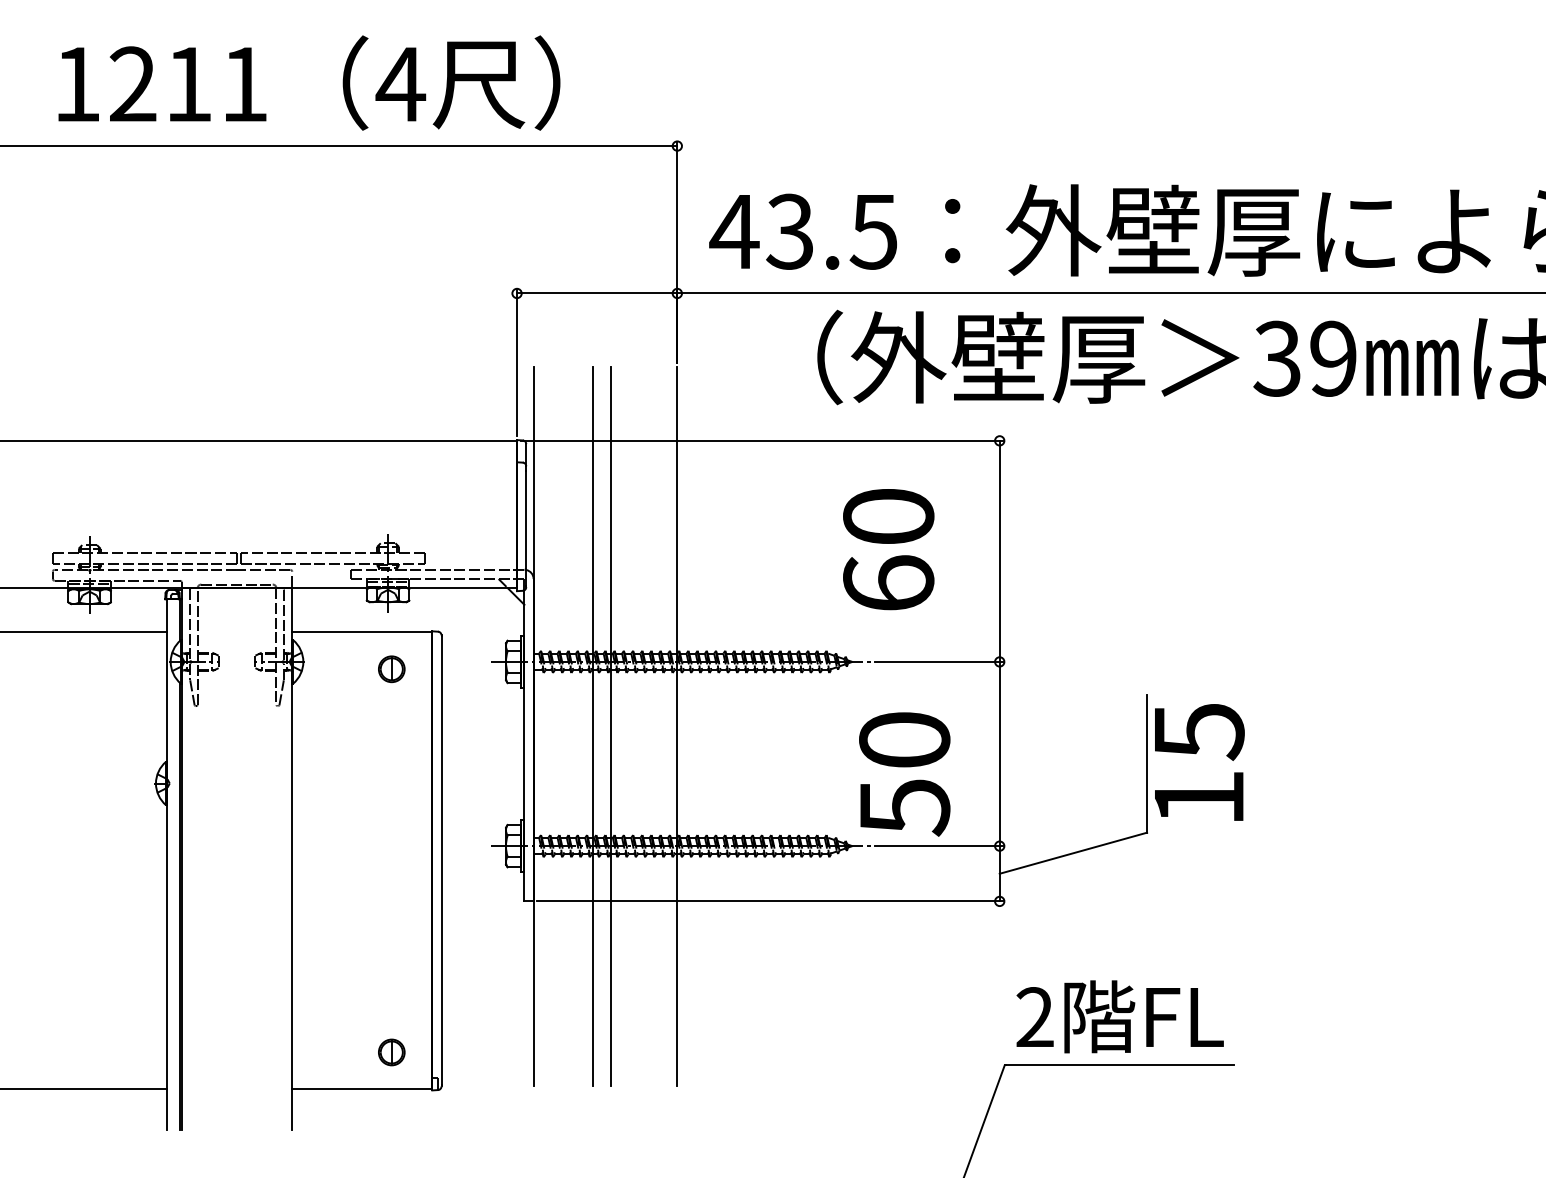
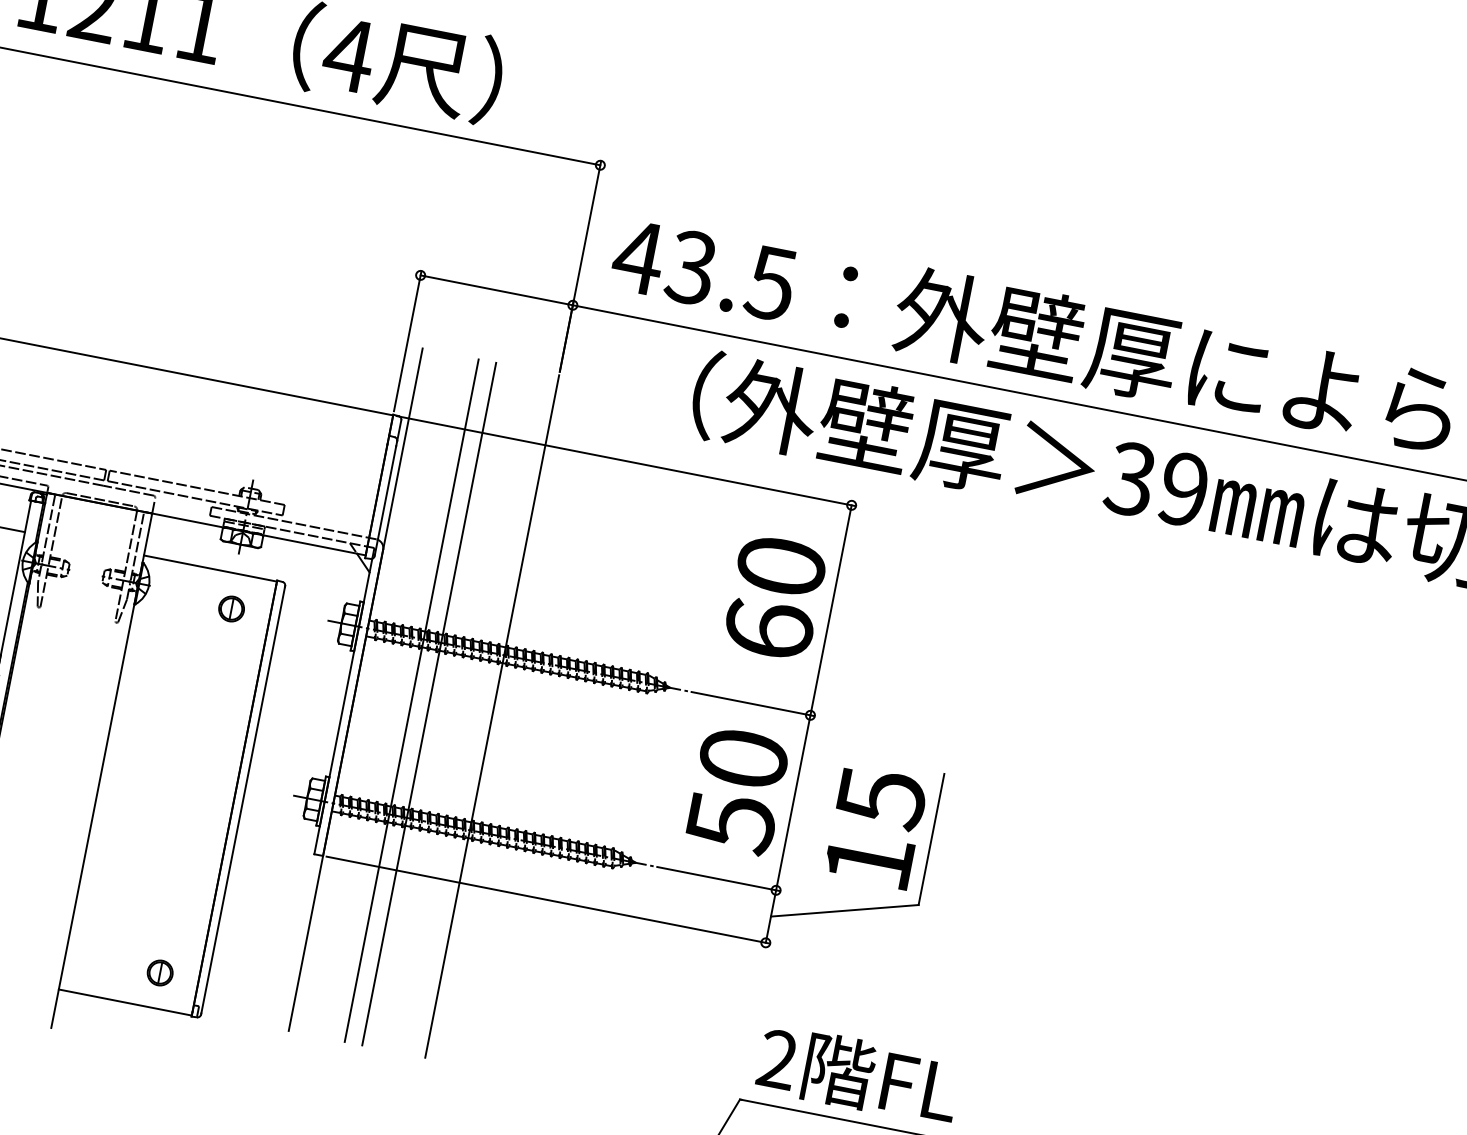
text: (888, 549) -> (775, 597), moved
text: (1199, 762) -> (876, 827), moved
text: (904, 774) -> (737, 791), moved

